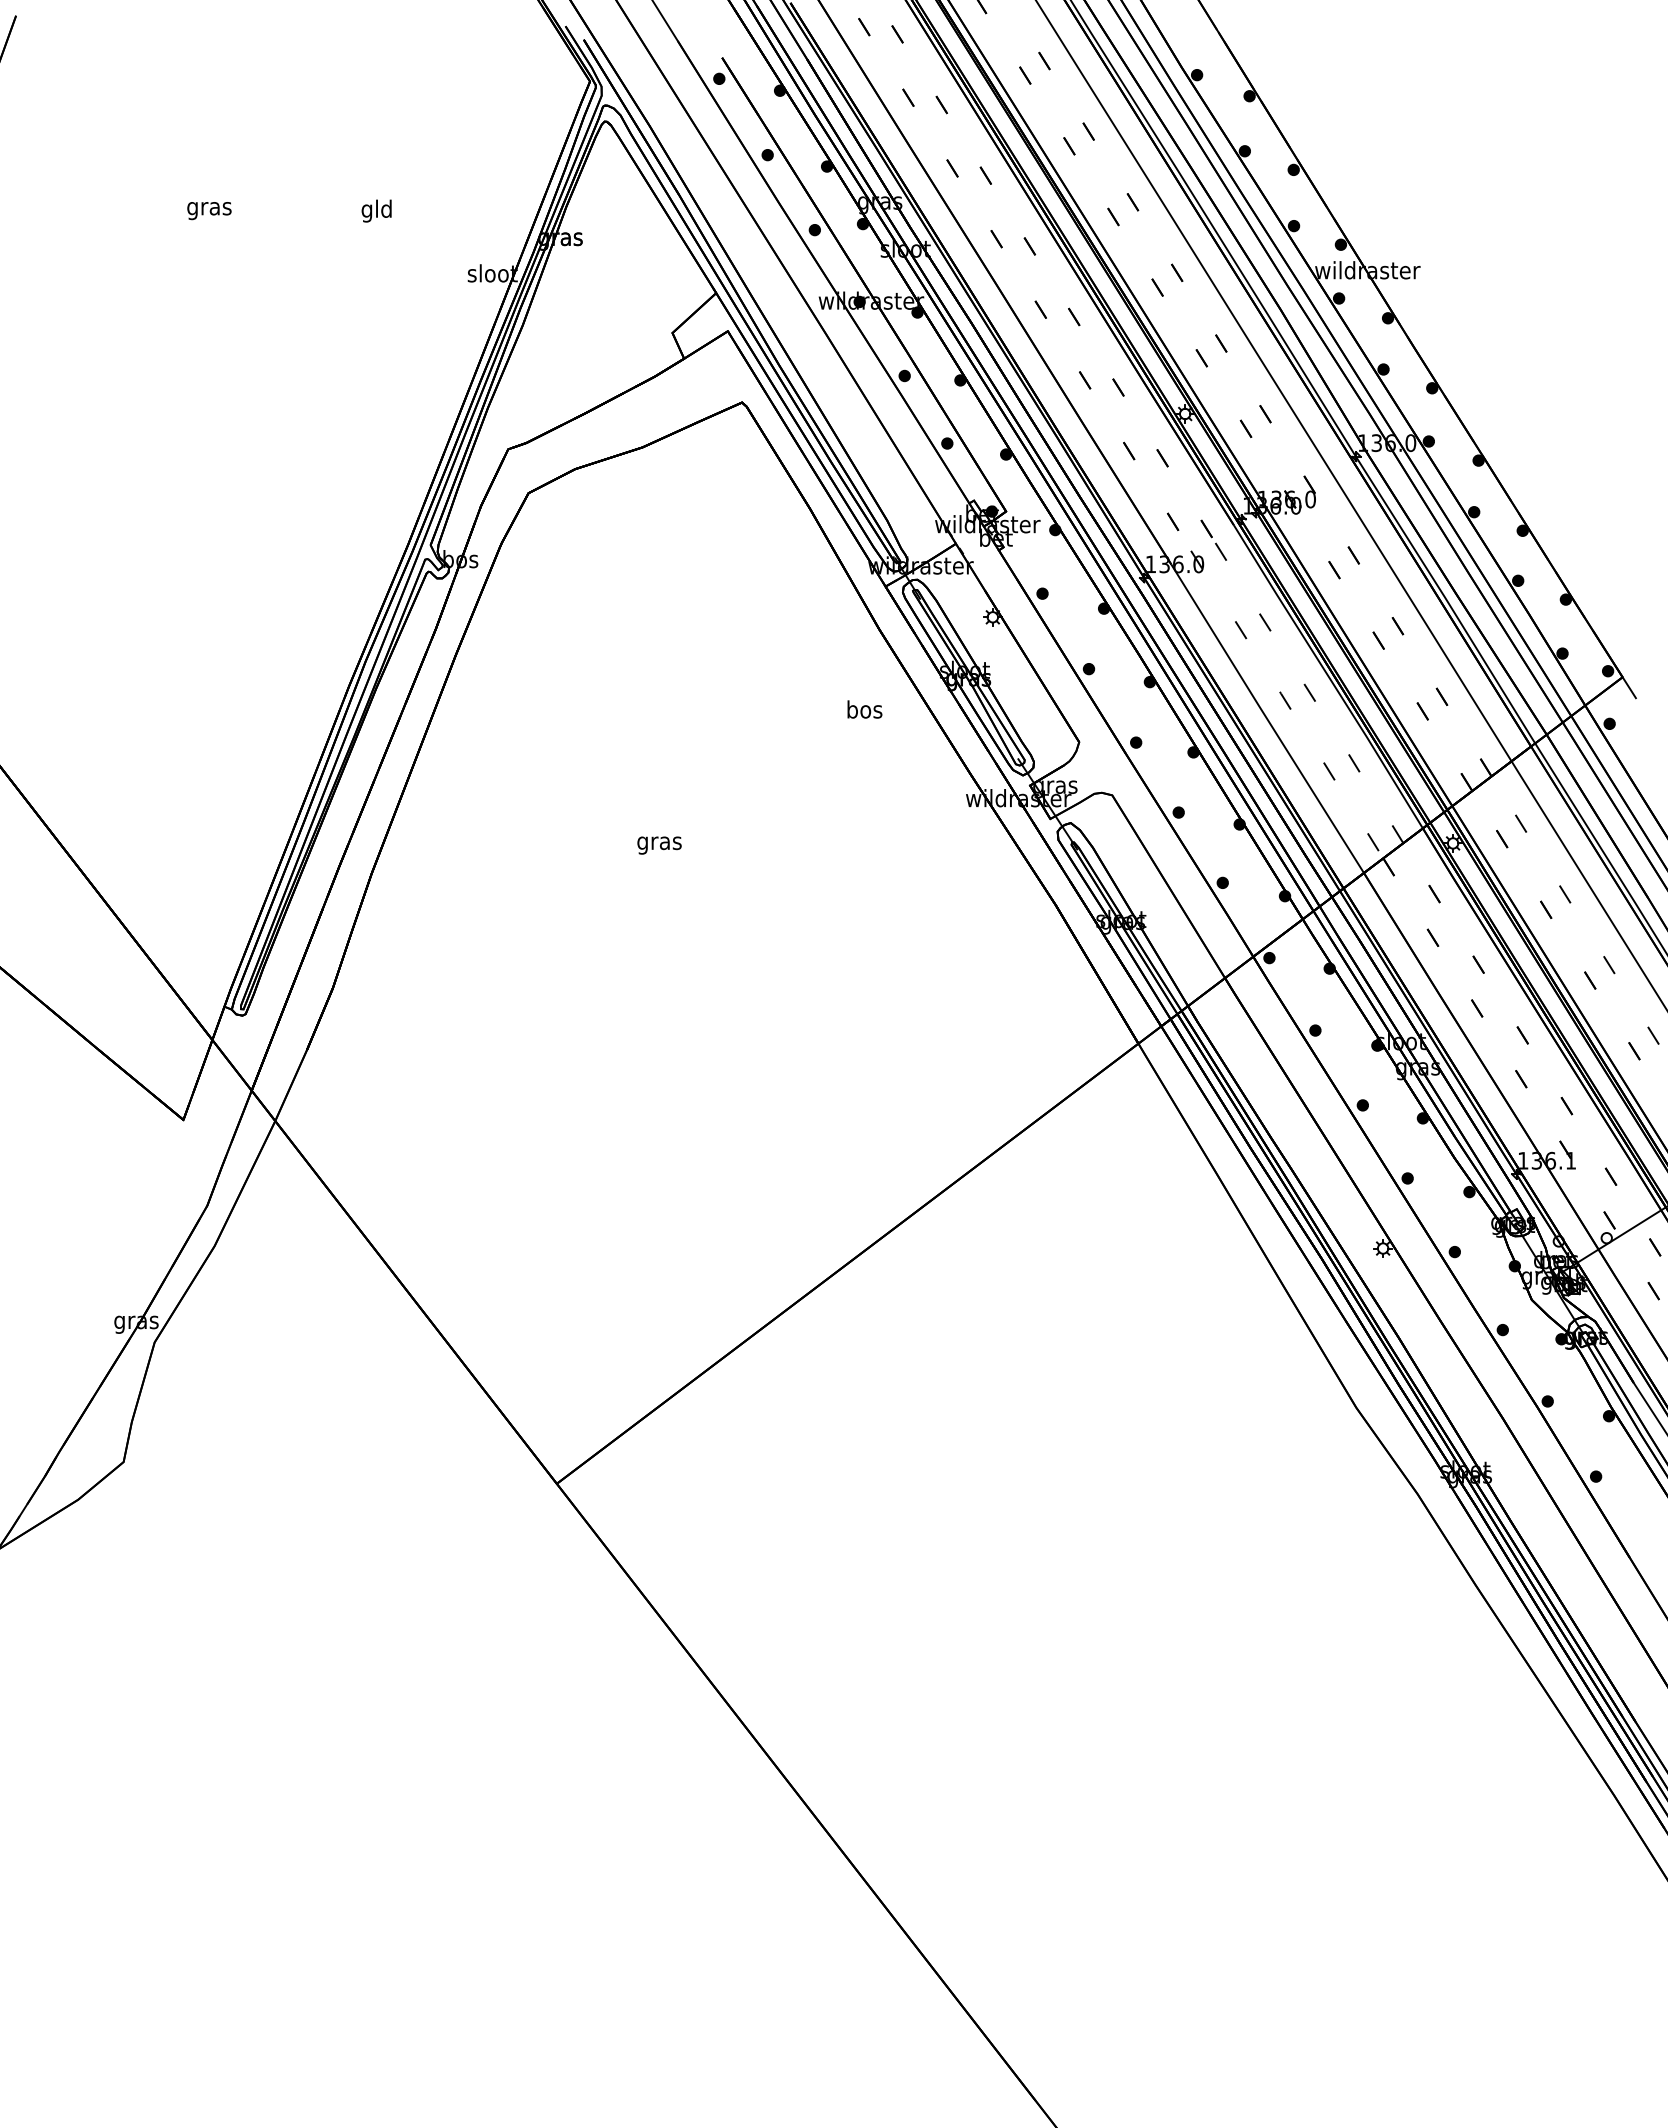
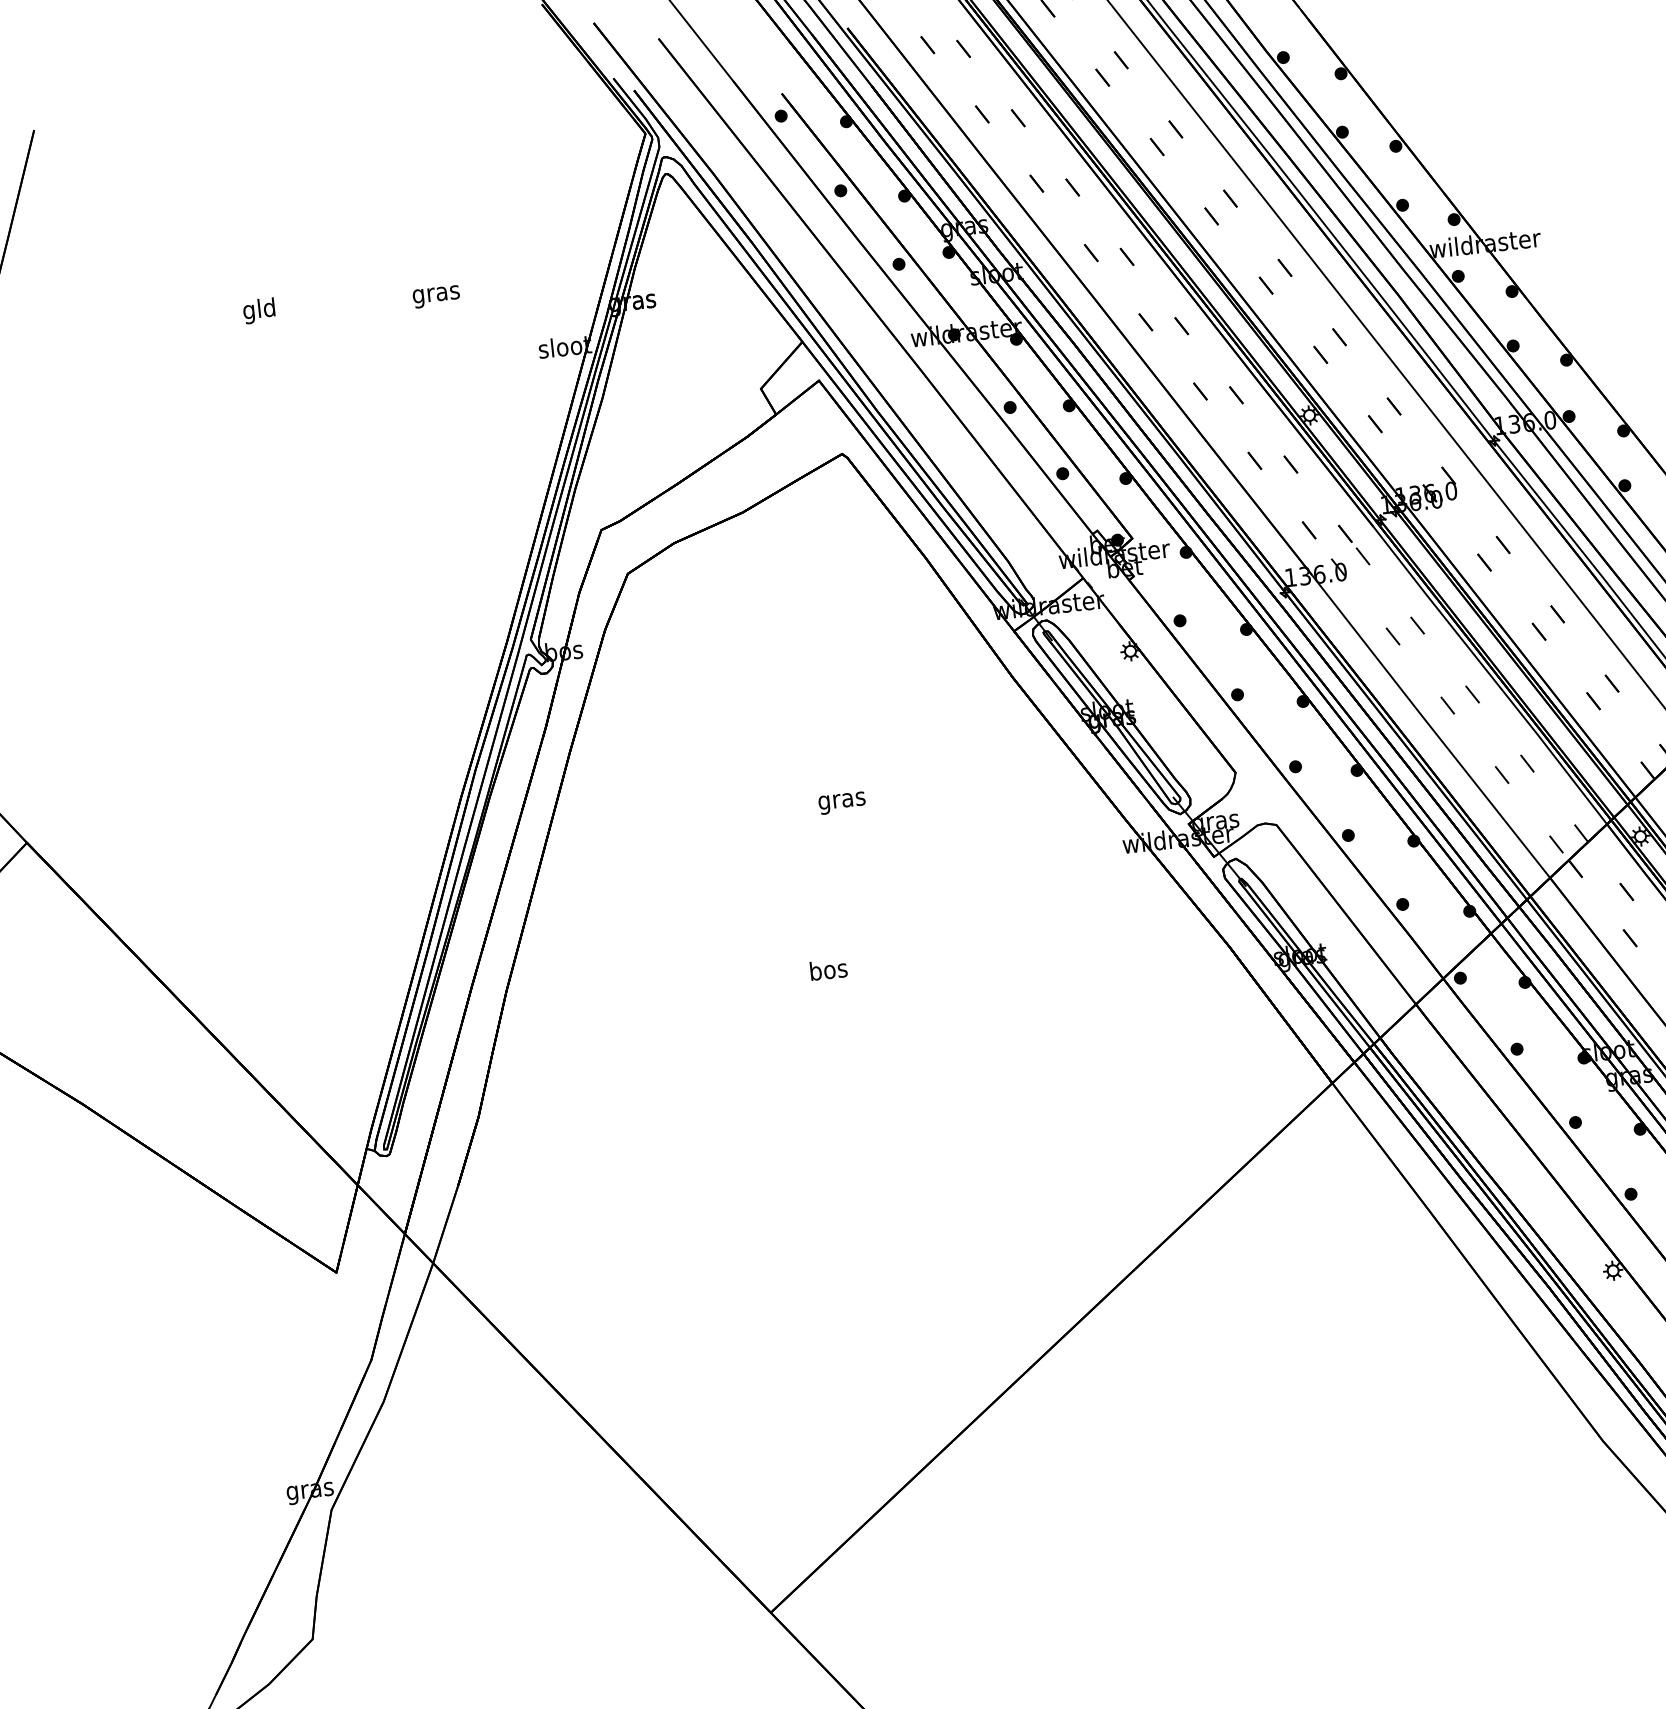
text: (209, 208) -> (259, 310), gras -> gld
text: (376, 210) -> (435, 293), gld -> gras
text: (864, 709) -> (828, 969), moved
text: (659, 845) -> (842, 803), moved

